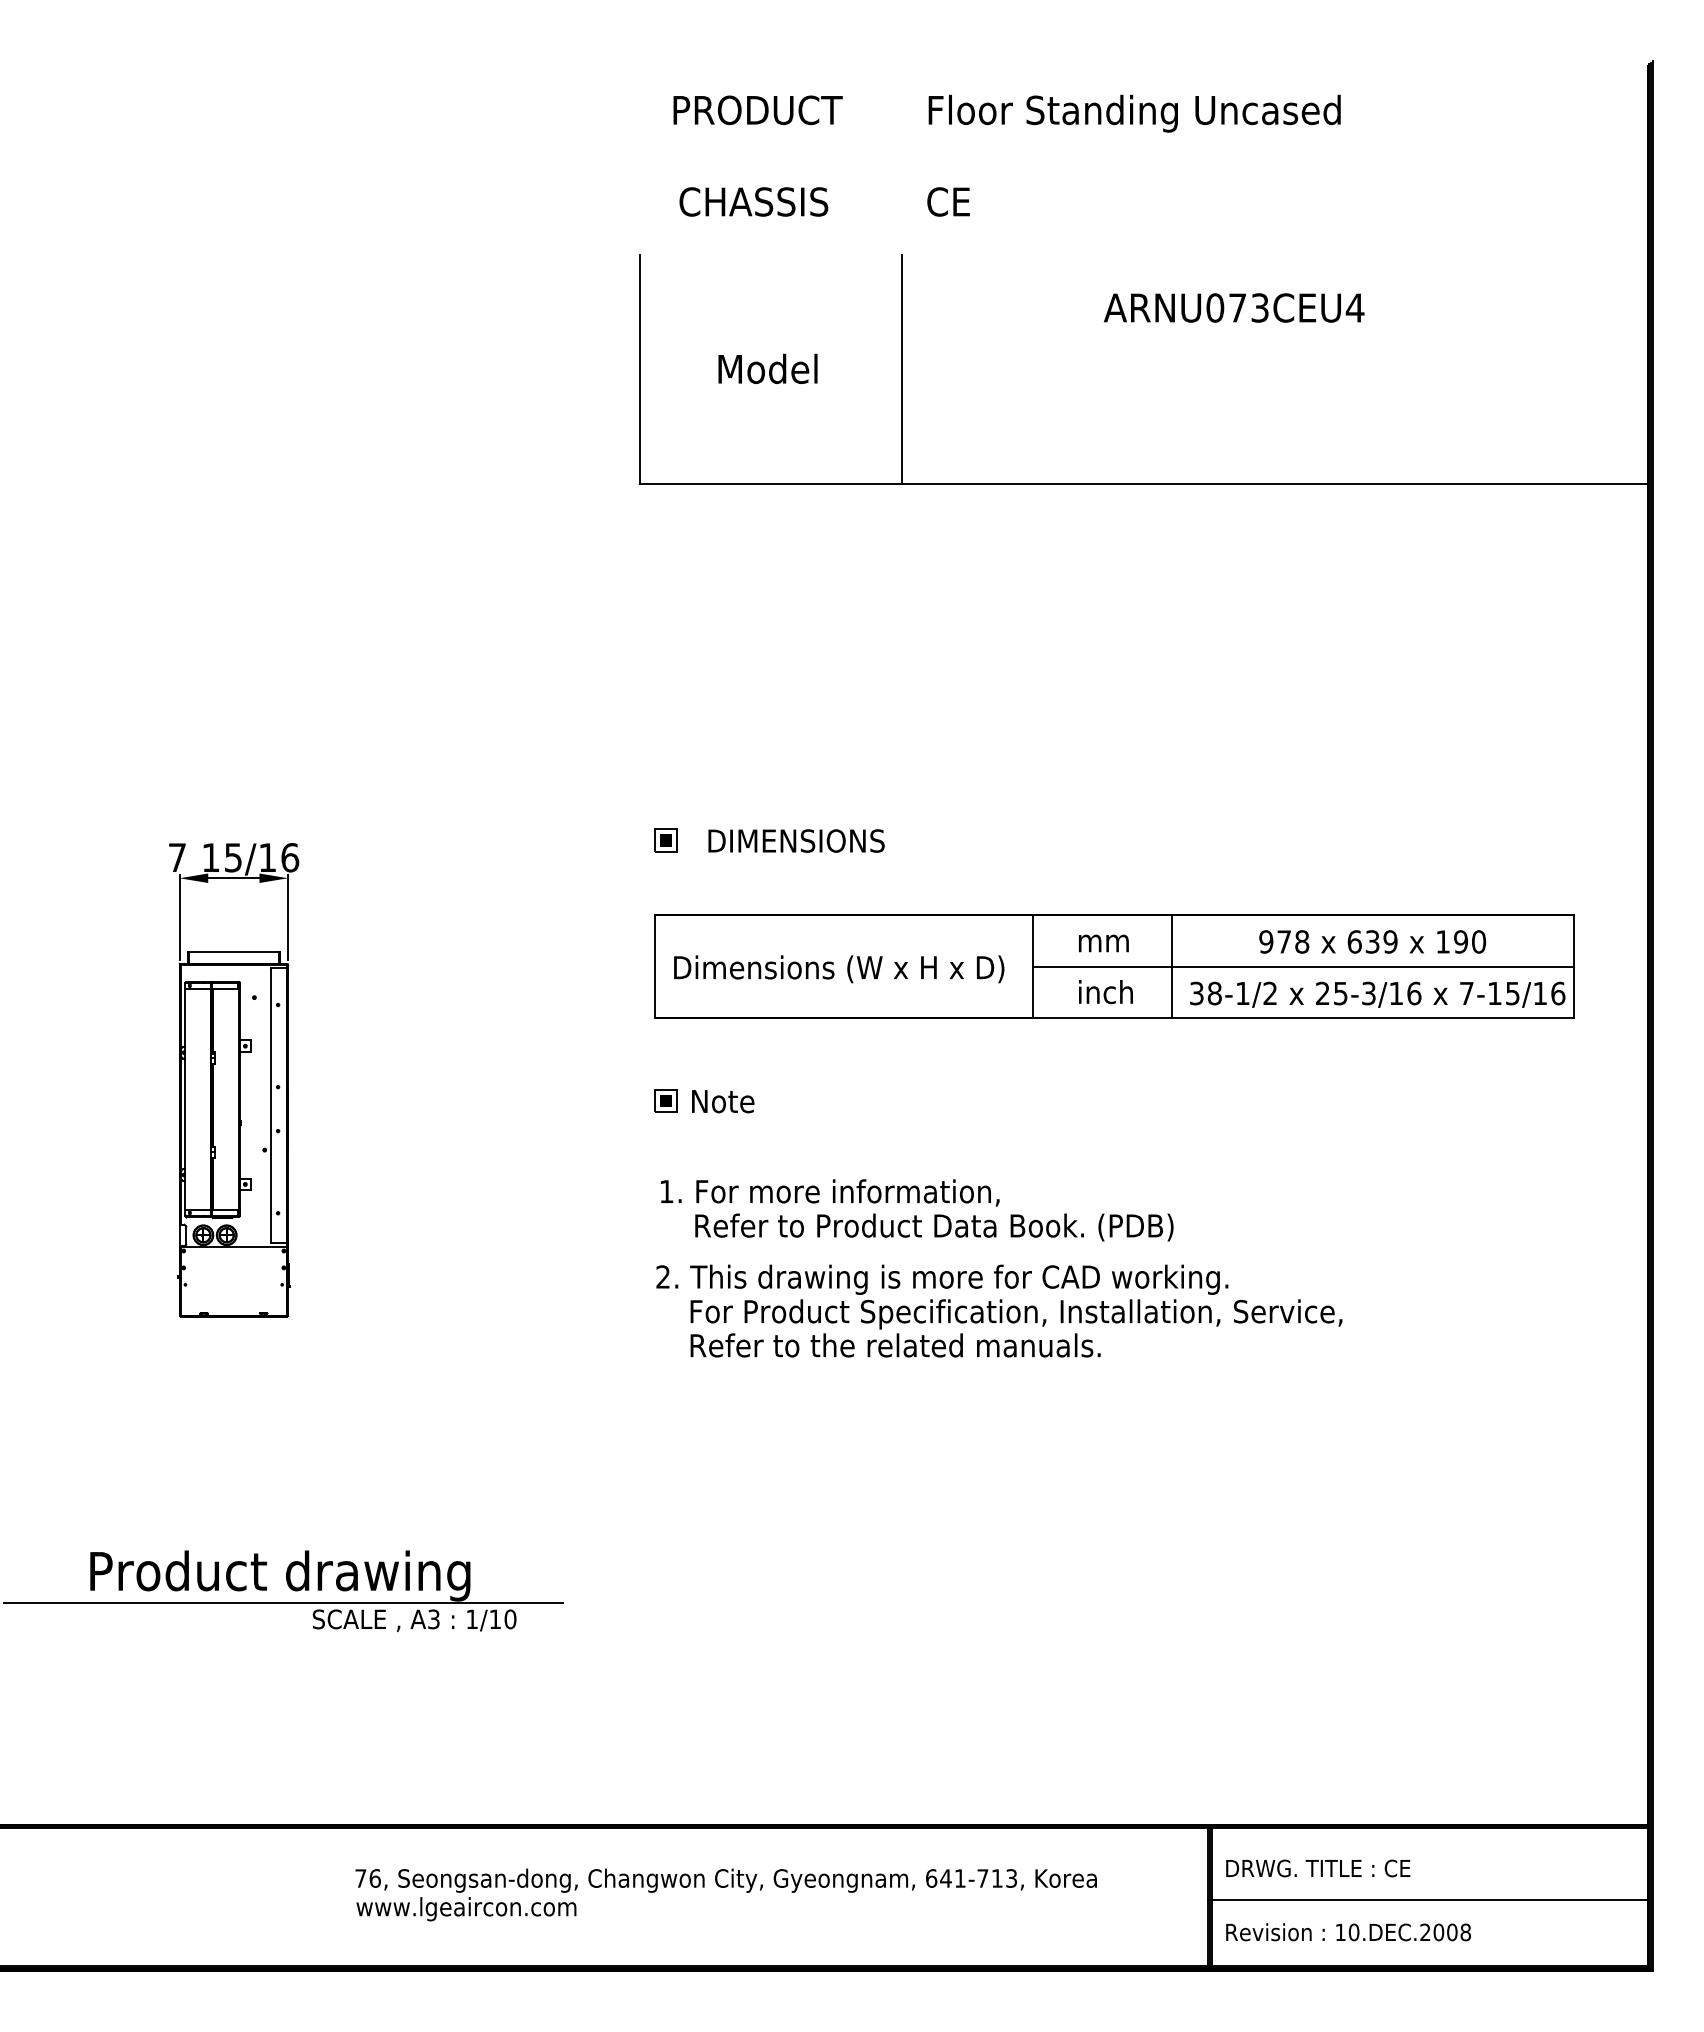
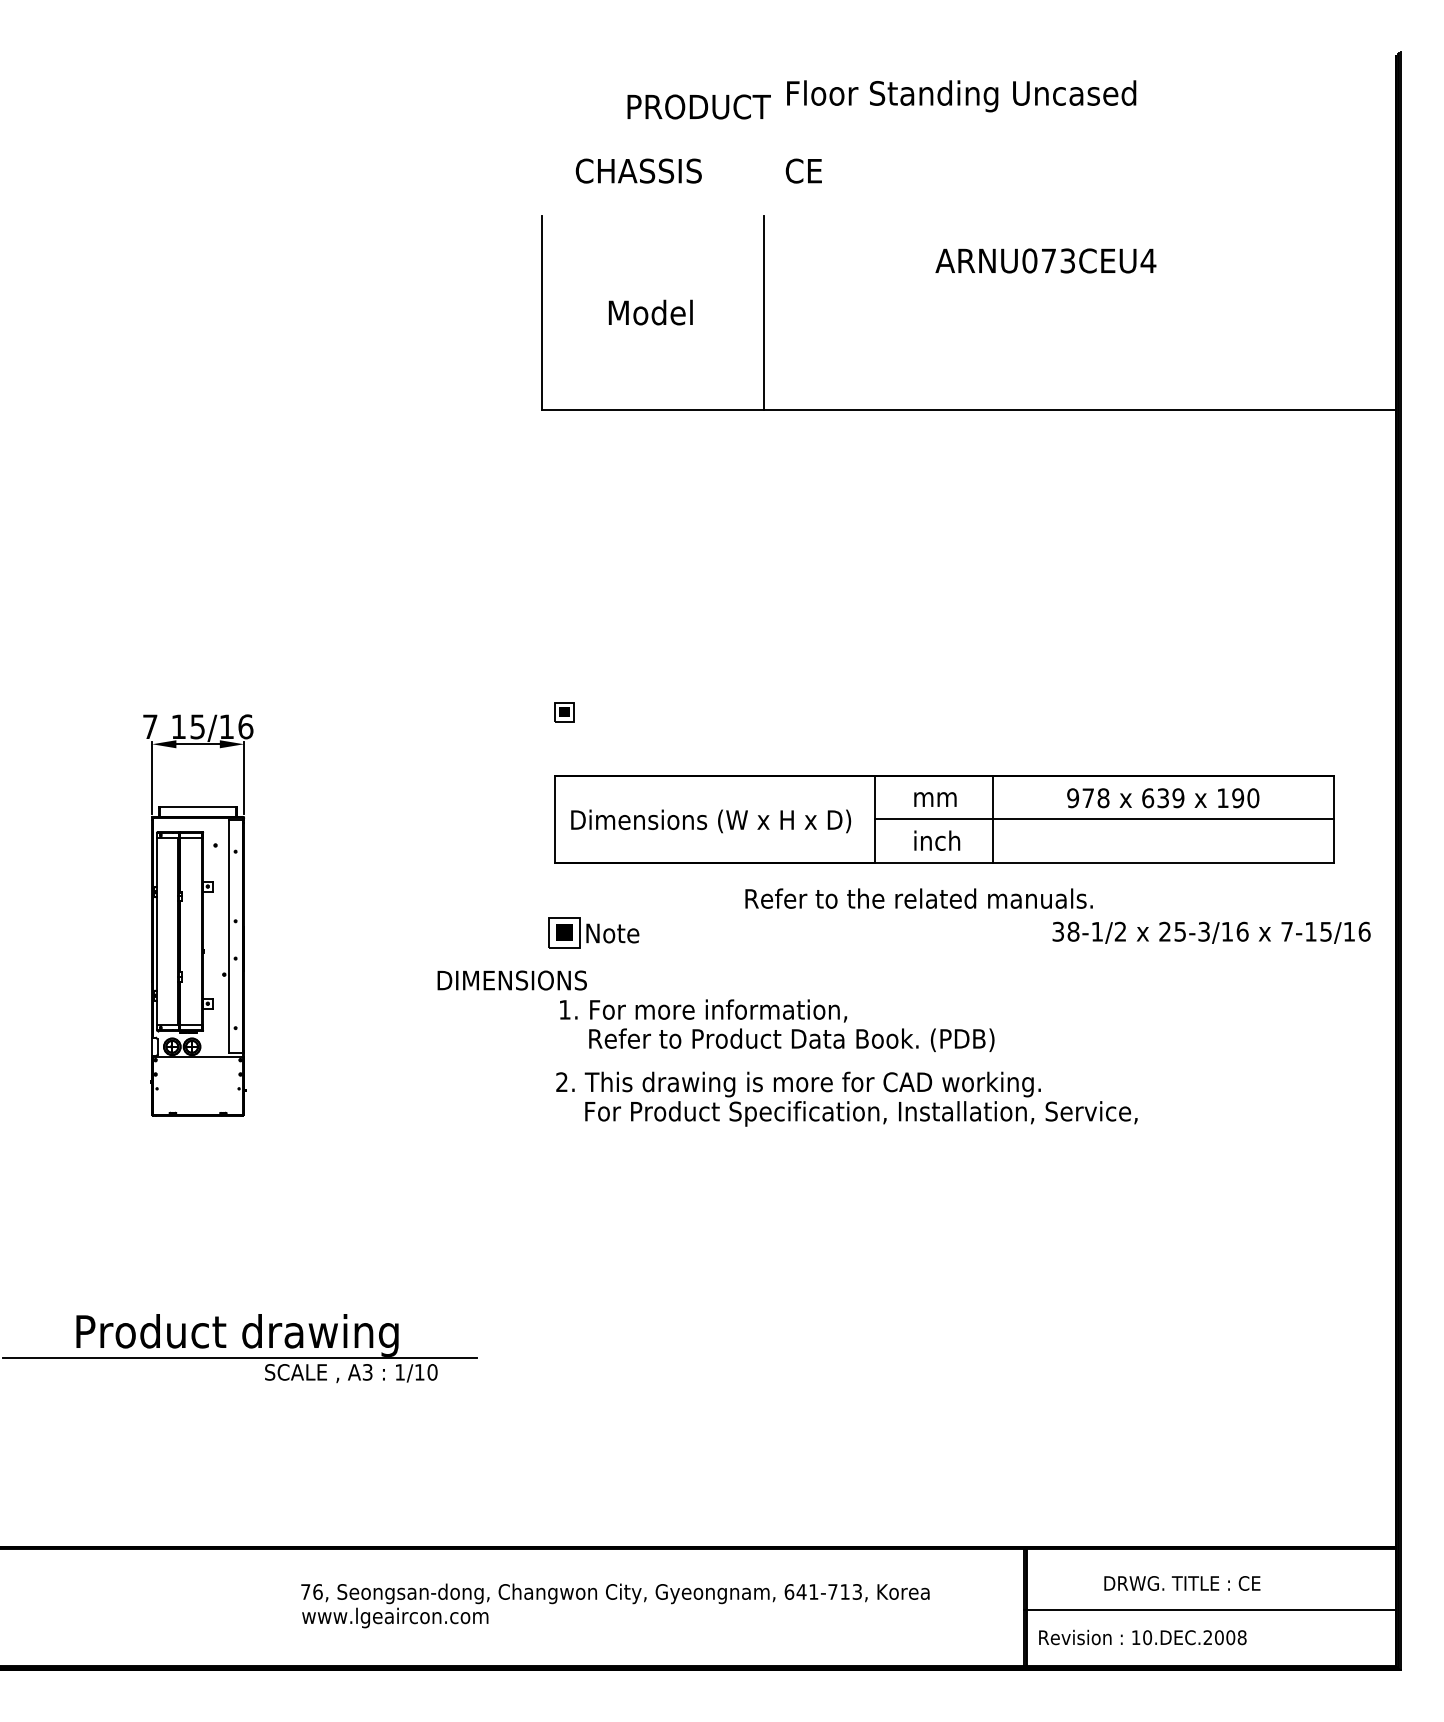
text: (757, 110) -> (698, 107), moved
text: (796, 840) -> (512, 980), moved
text: (1377, 994) -> (1211, 932), moved
part: (665, 1100) -> (563, 932), size x1.6
text: (895, 1345) -> (919, 898), moved
text: (1318, 1868) -> (1182, 1583), moved

